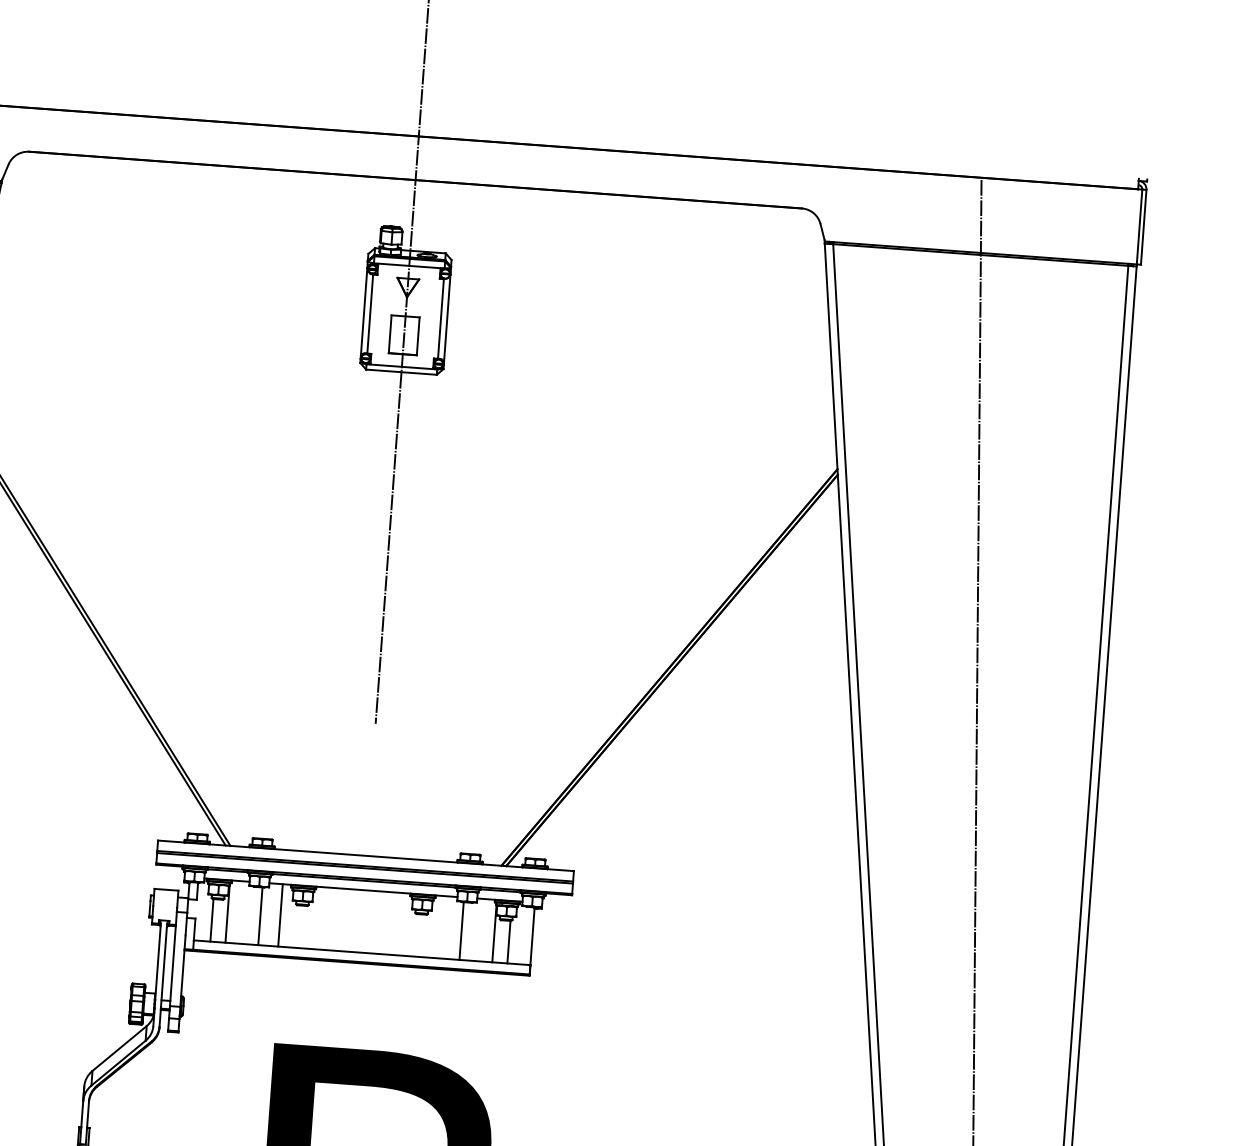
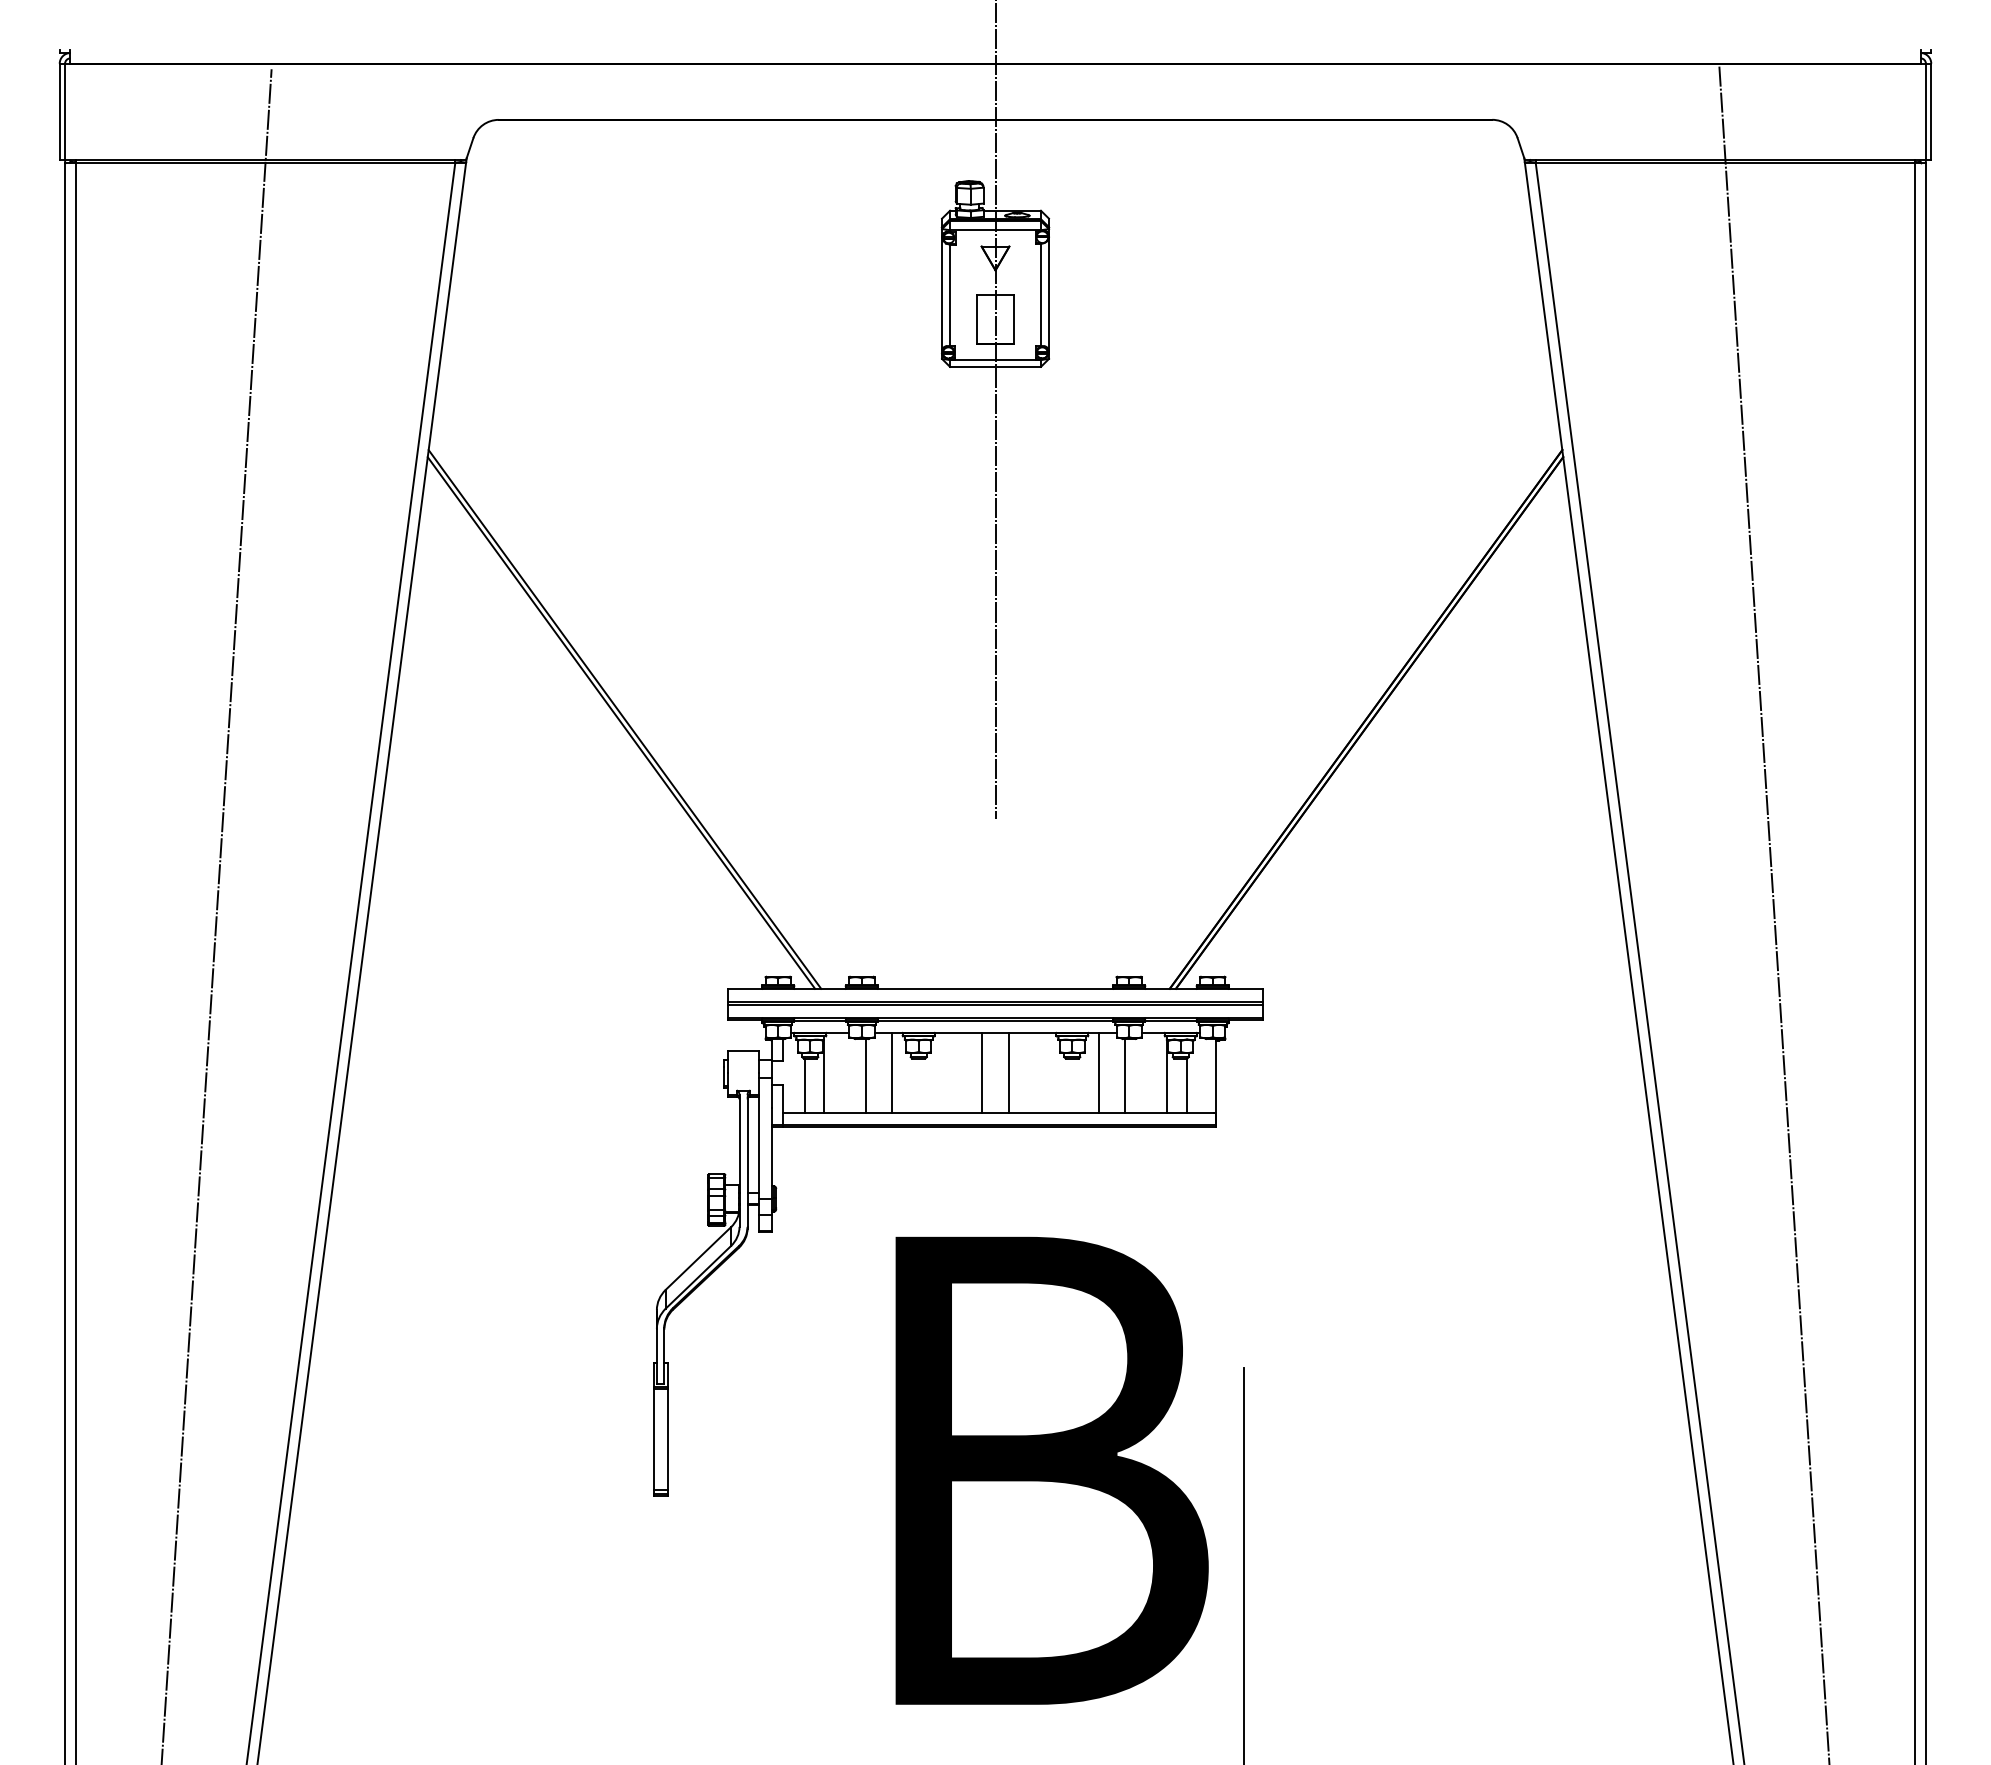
line: (351, 920) -> (982, 1072), added
line: (371, 921) -> (1008, 1072), added
line: (442, 926) -> (1099, 1072), added

